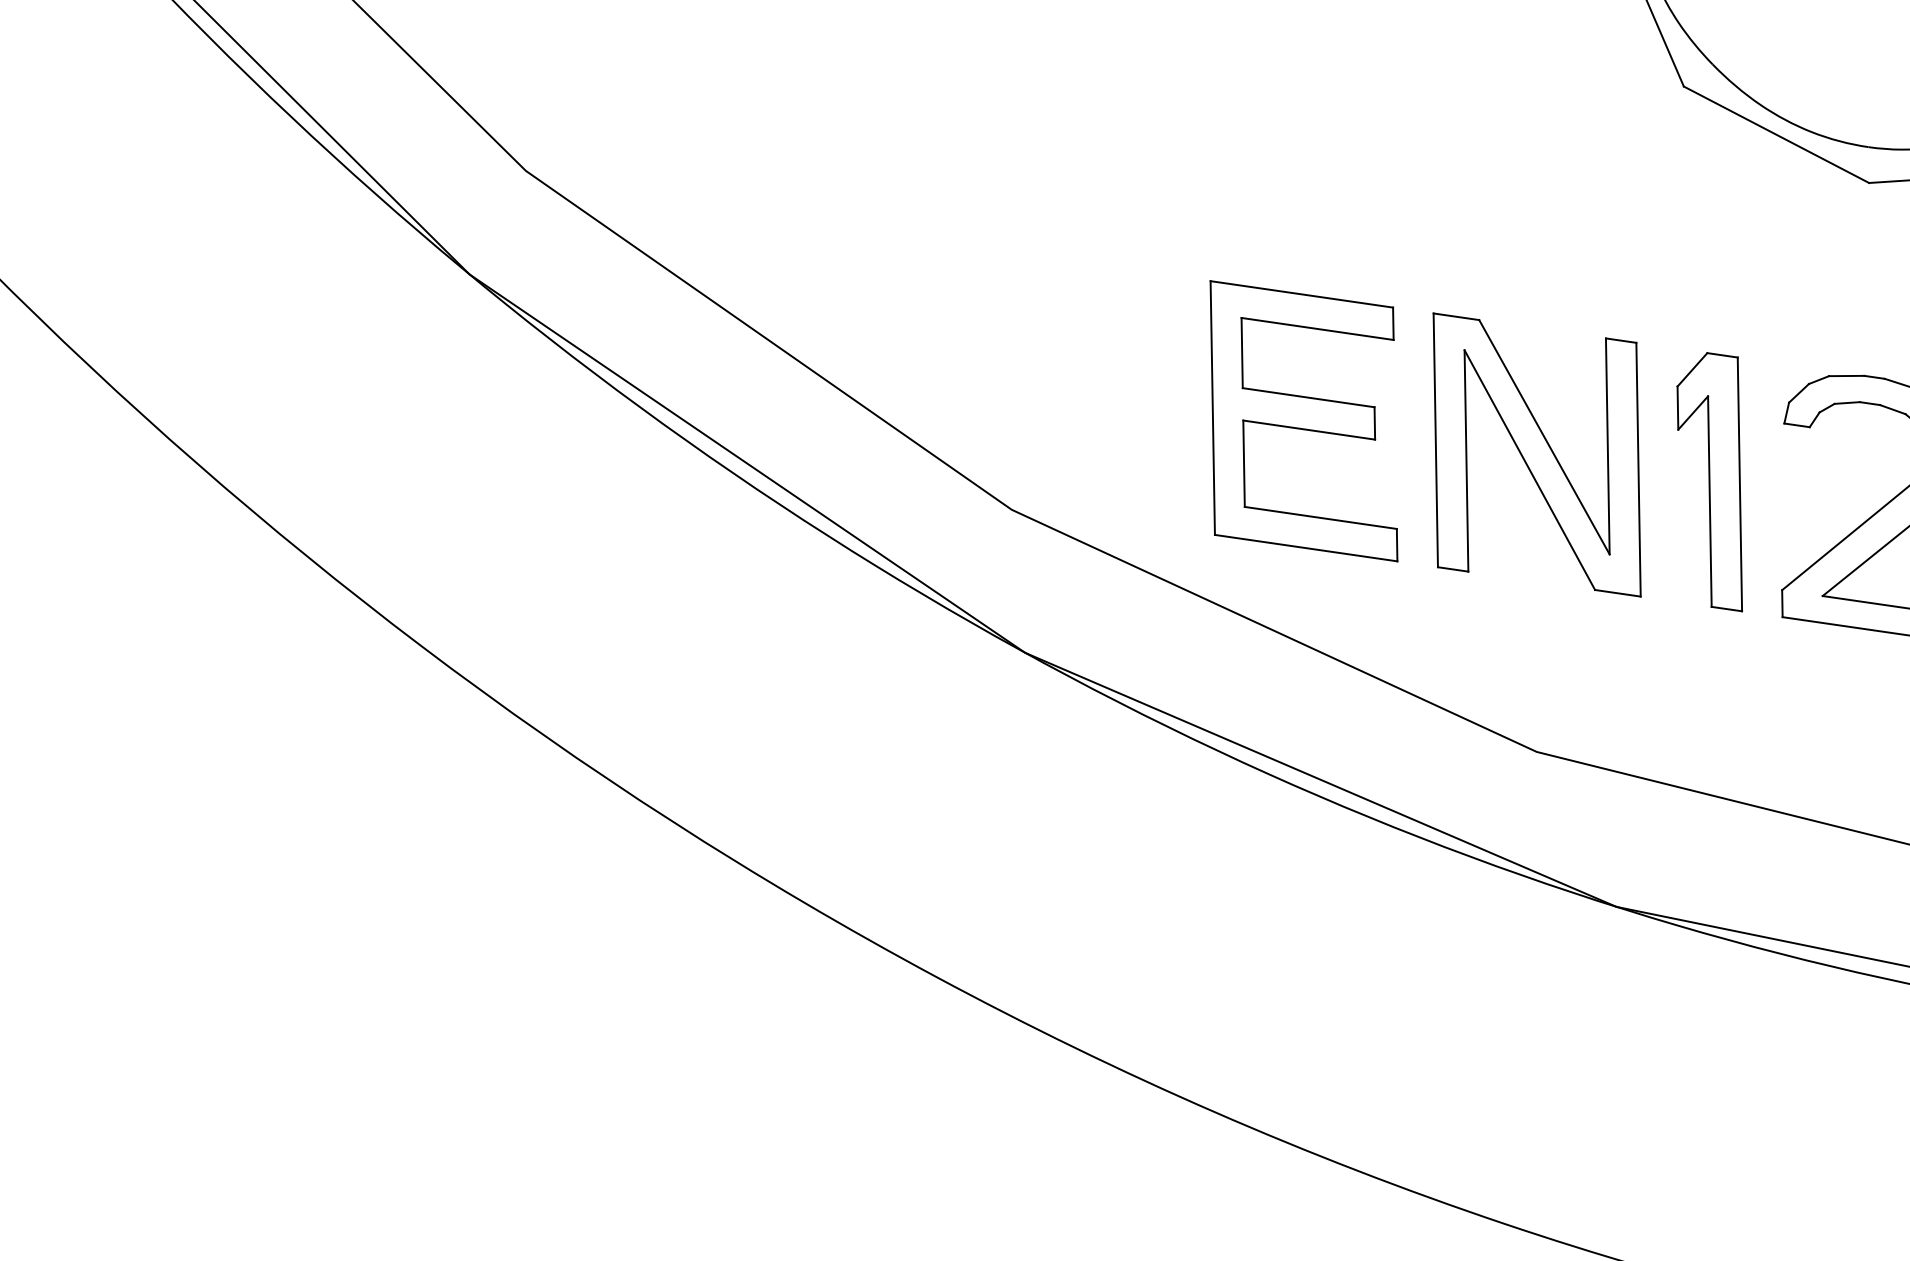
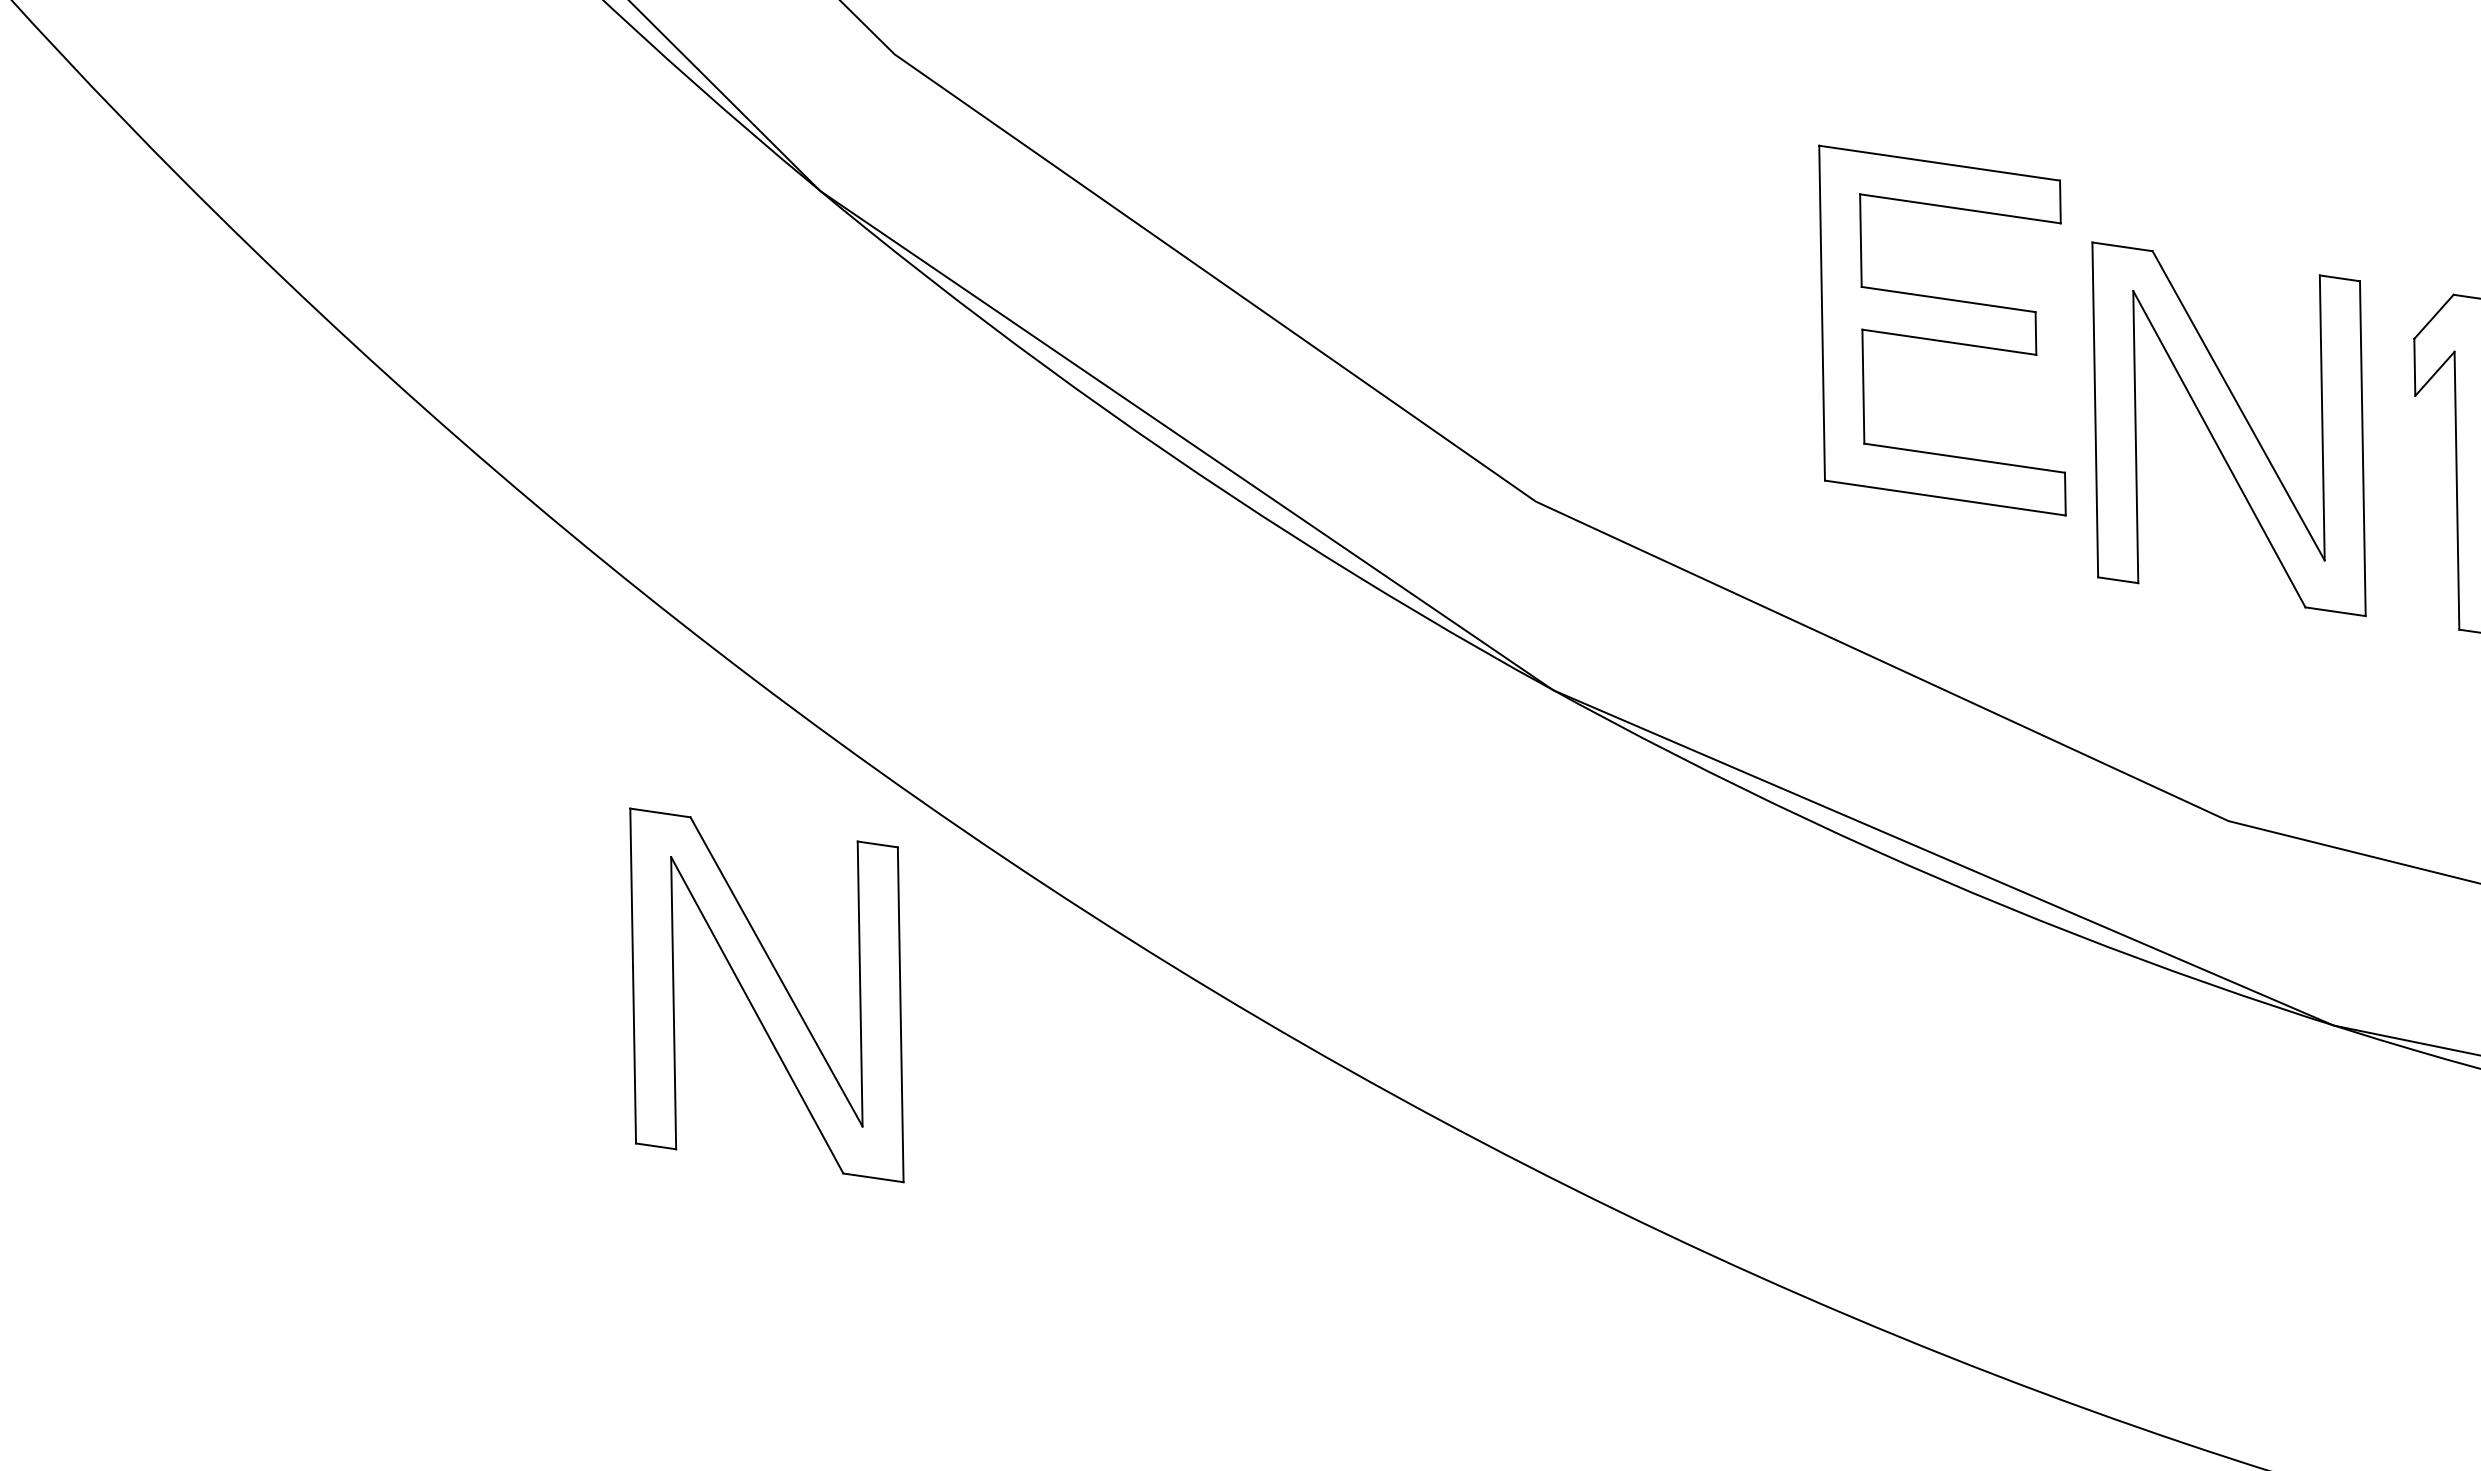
part: (1303, 421) -> (1941, 330), moved
part: (428, 883) -> (766, 994), added

